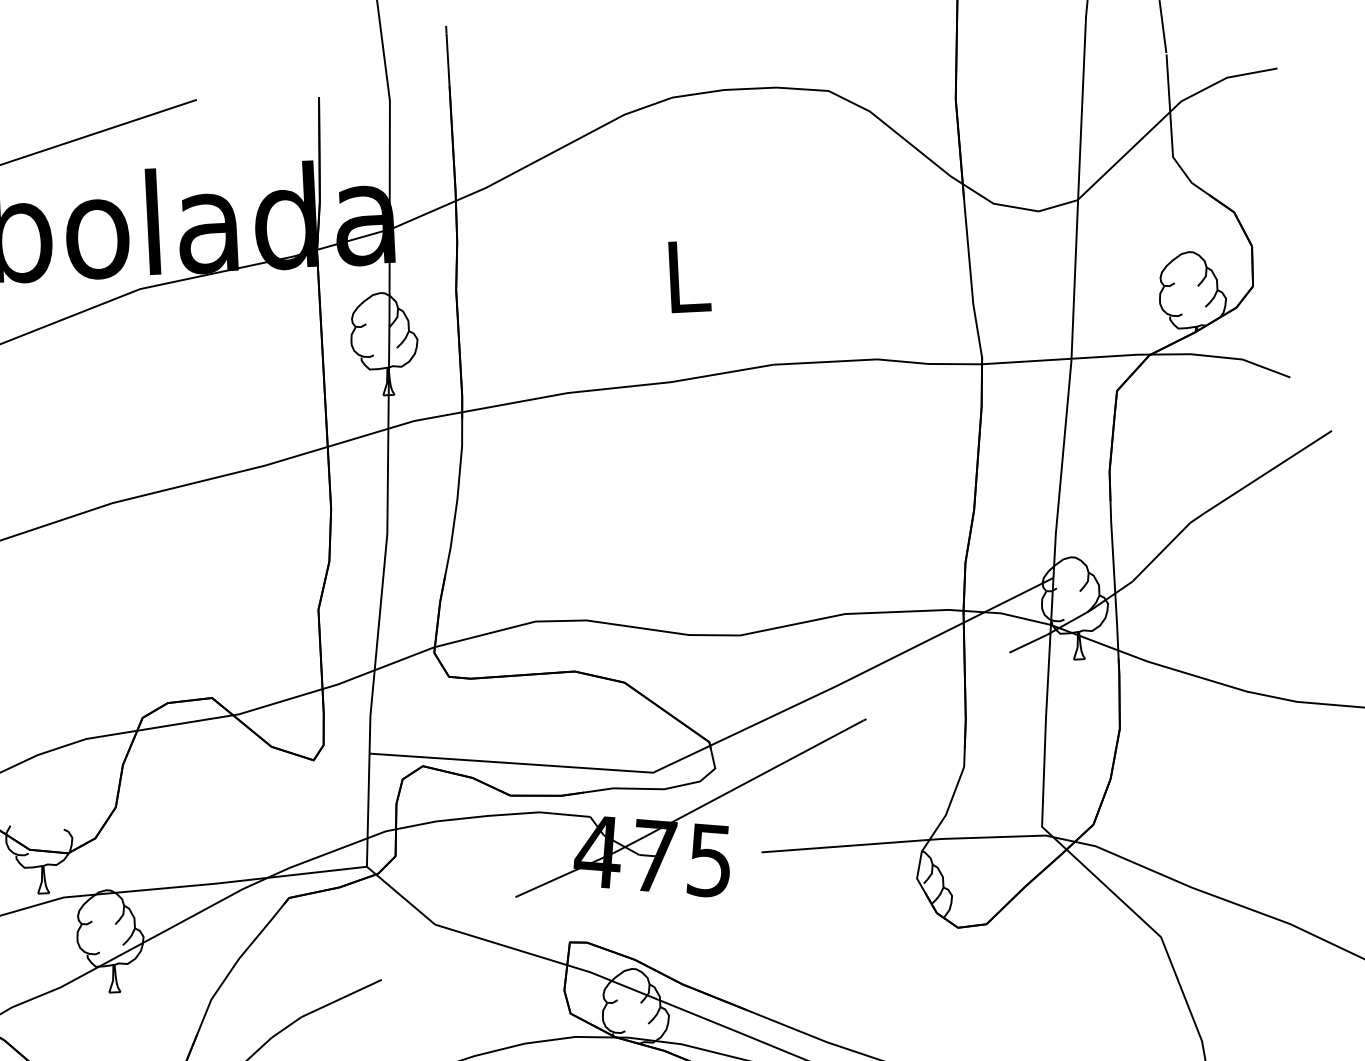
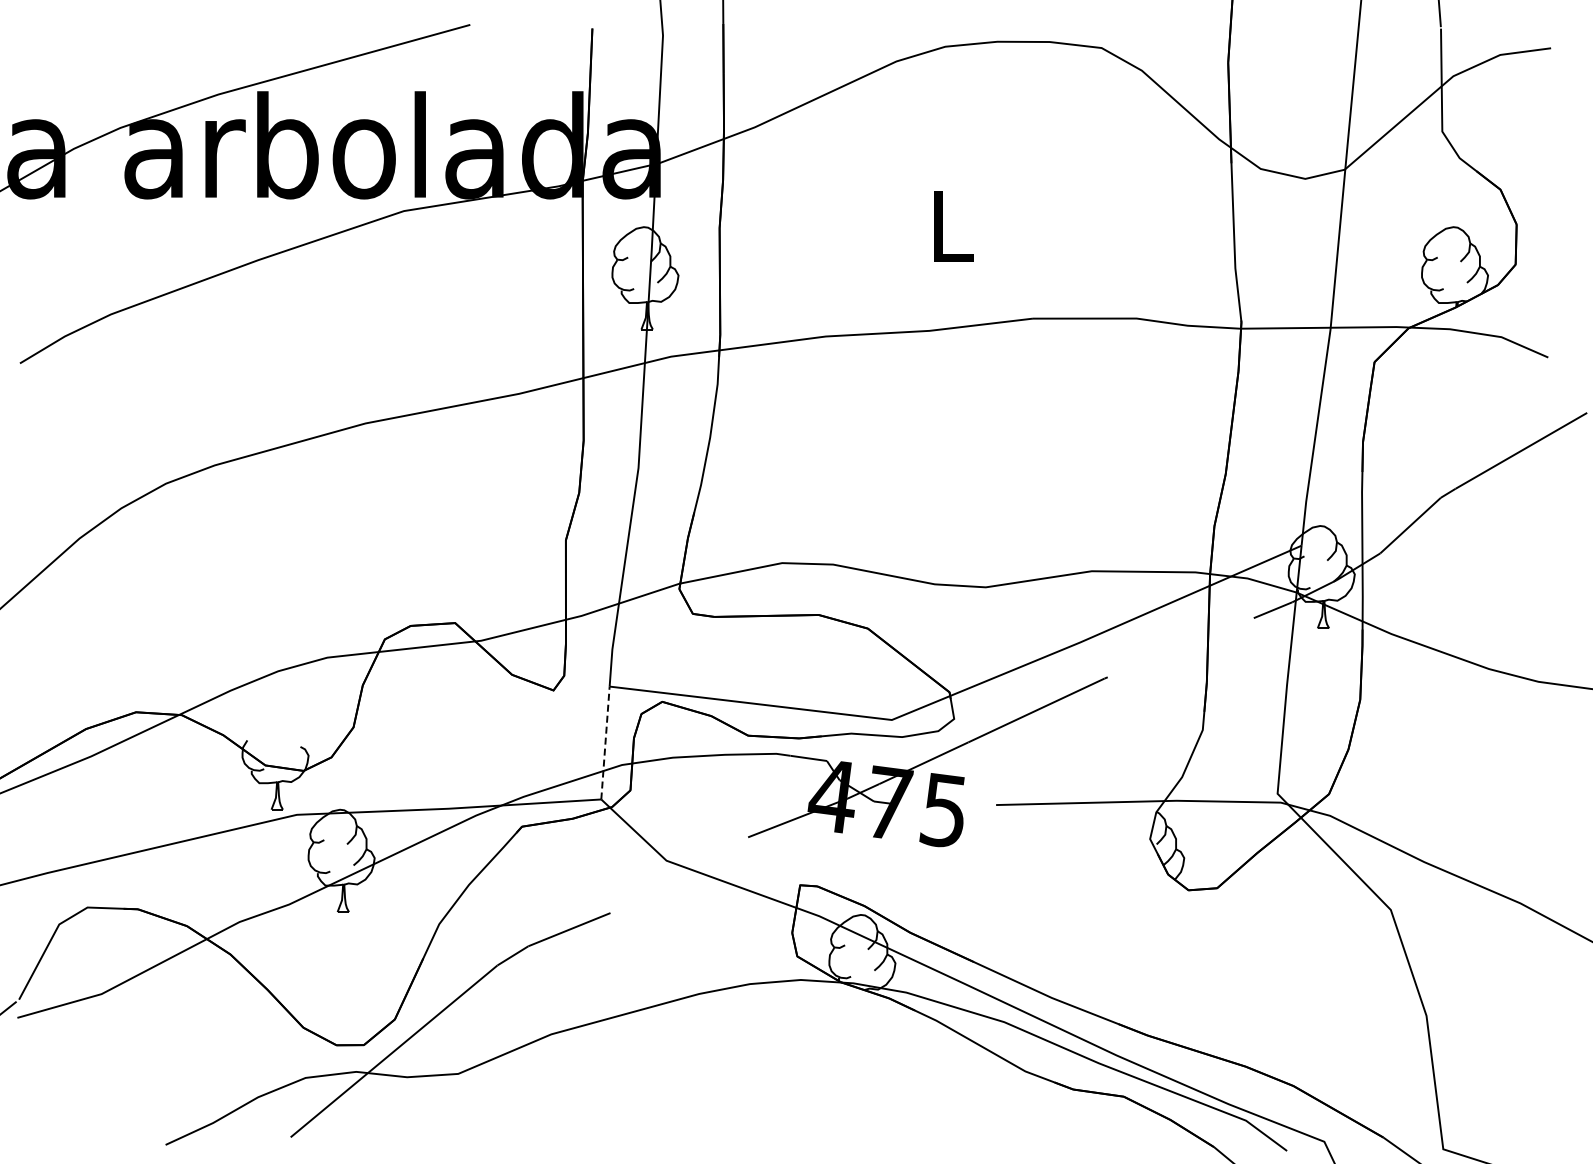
line: (368, 810) -> (605, 743), solid -> dashed

